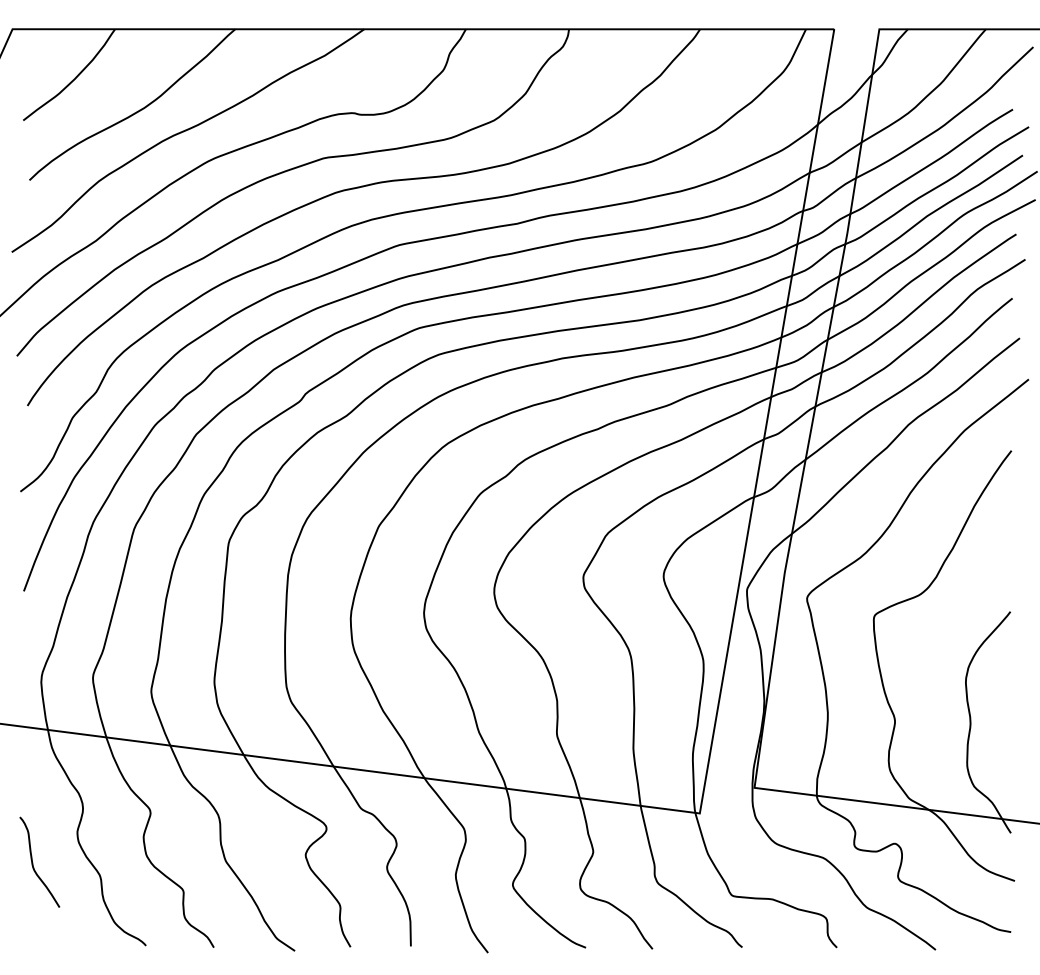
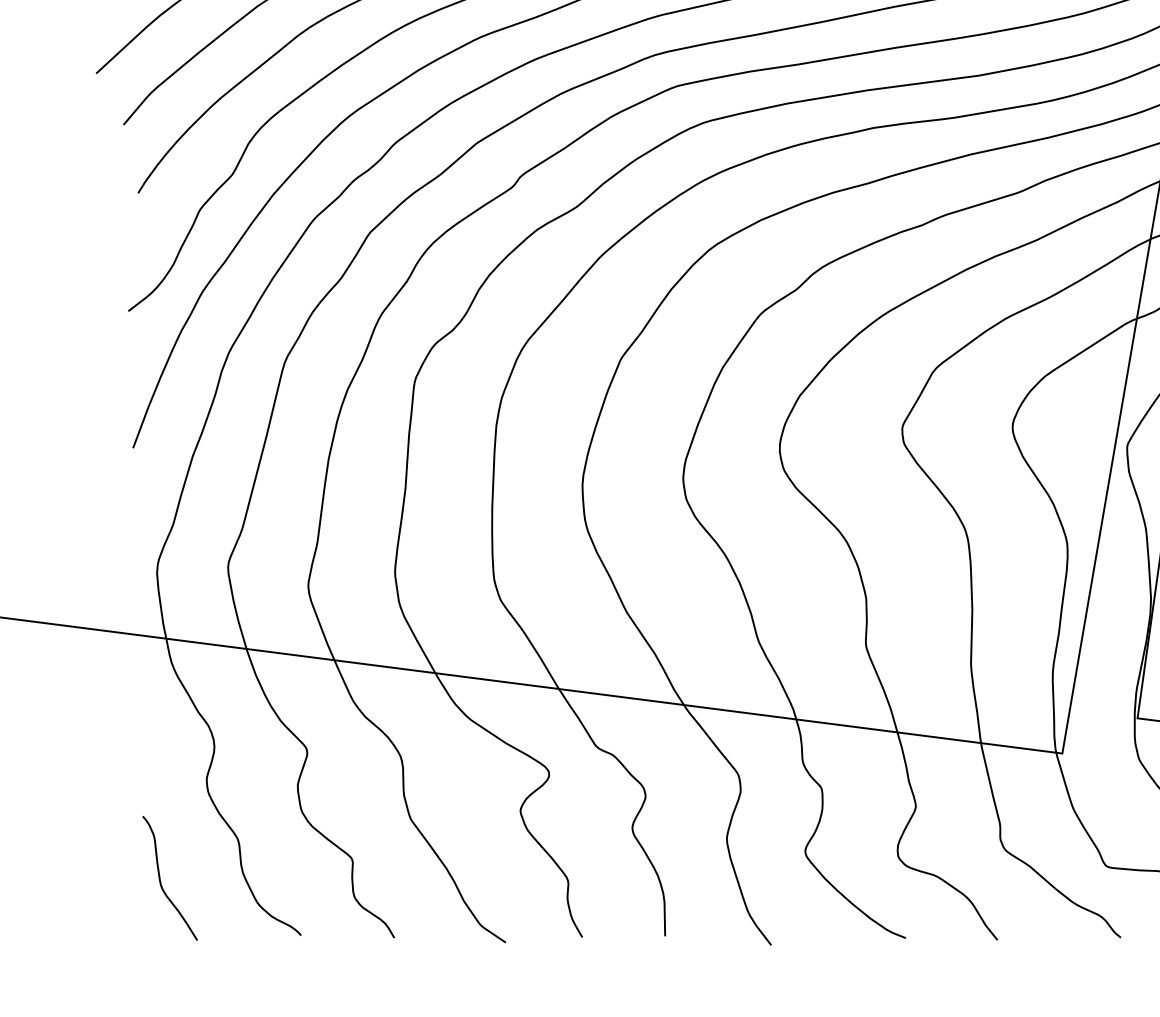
curve: (33, 862) -> (161, 878), moved

